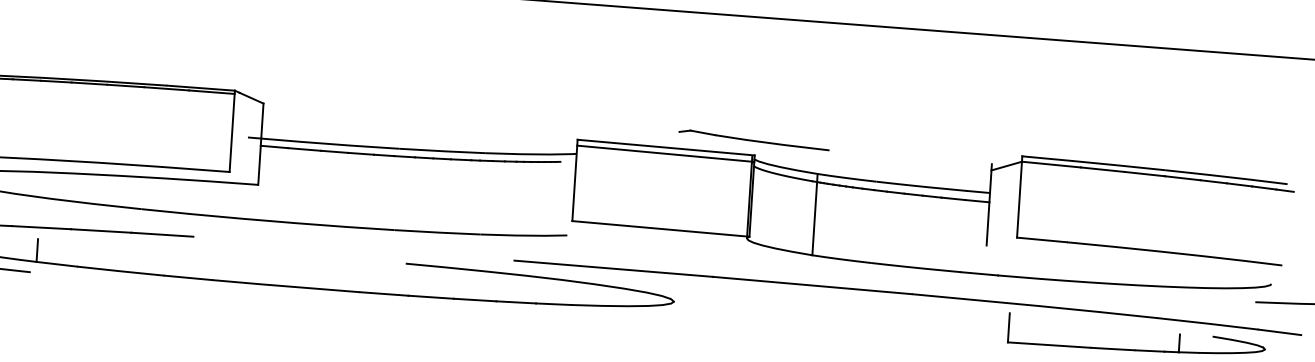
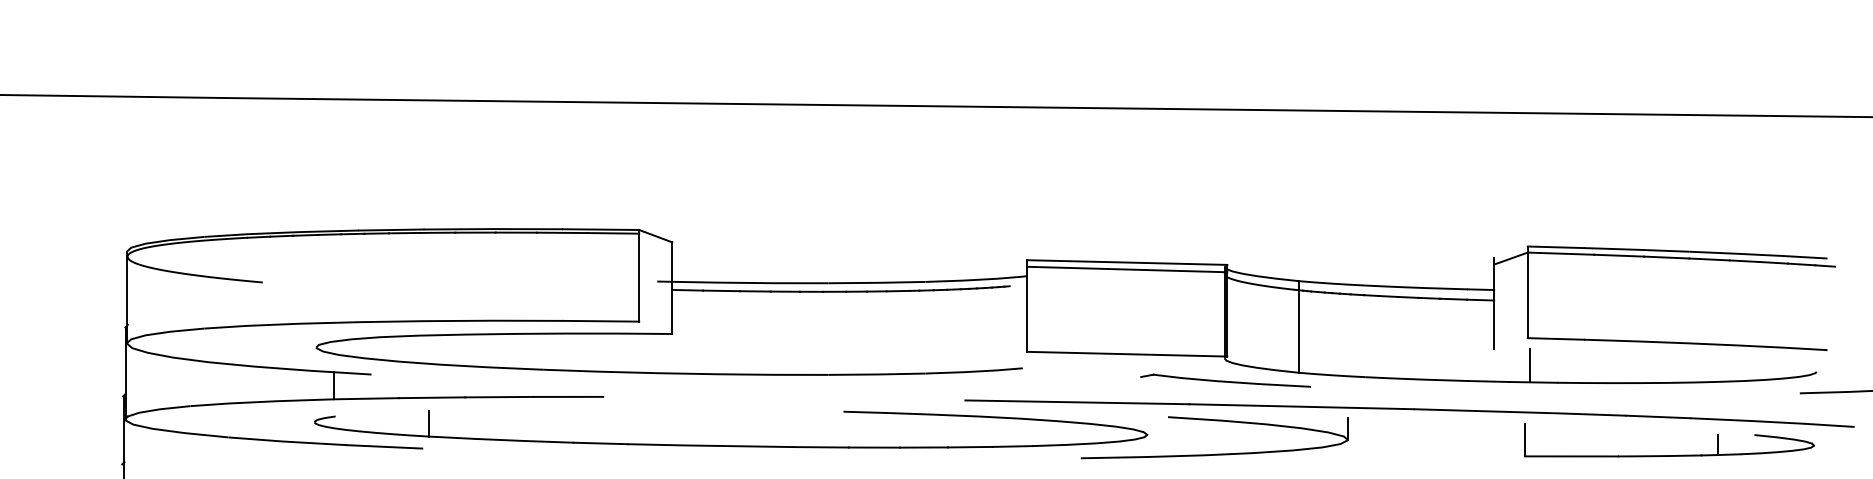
part: (754, 139) -> (1225, 380), moved
line: (1017, 262) -> (1529, 365), added
part: (734, 293) -> (1214, 421), added

